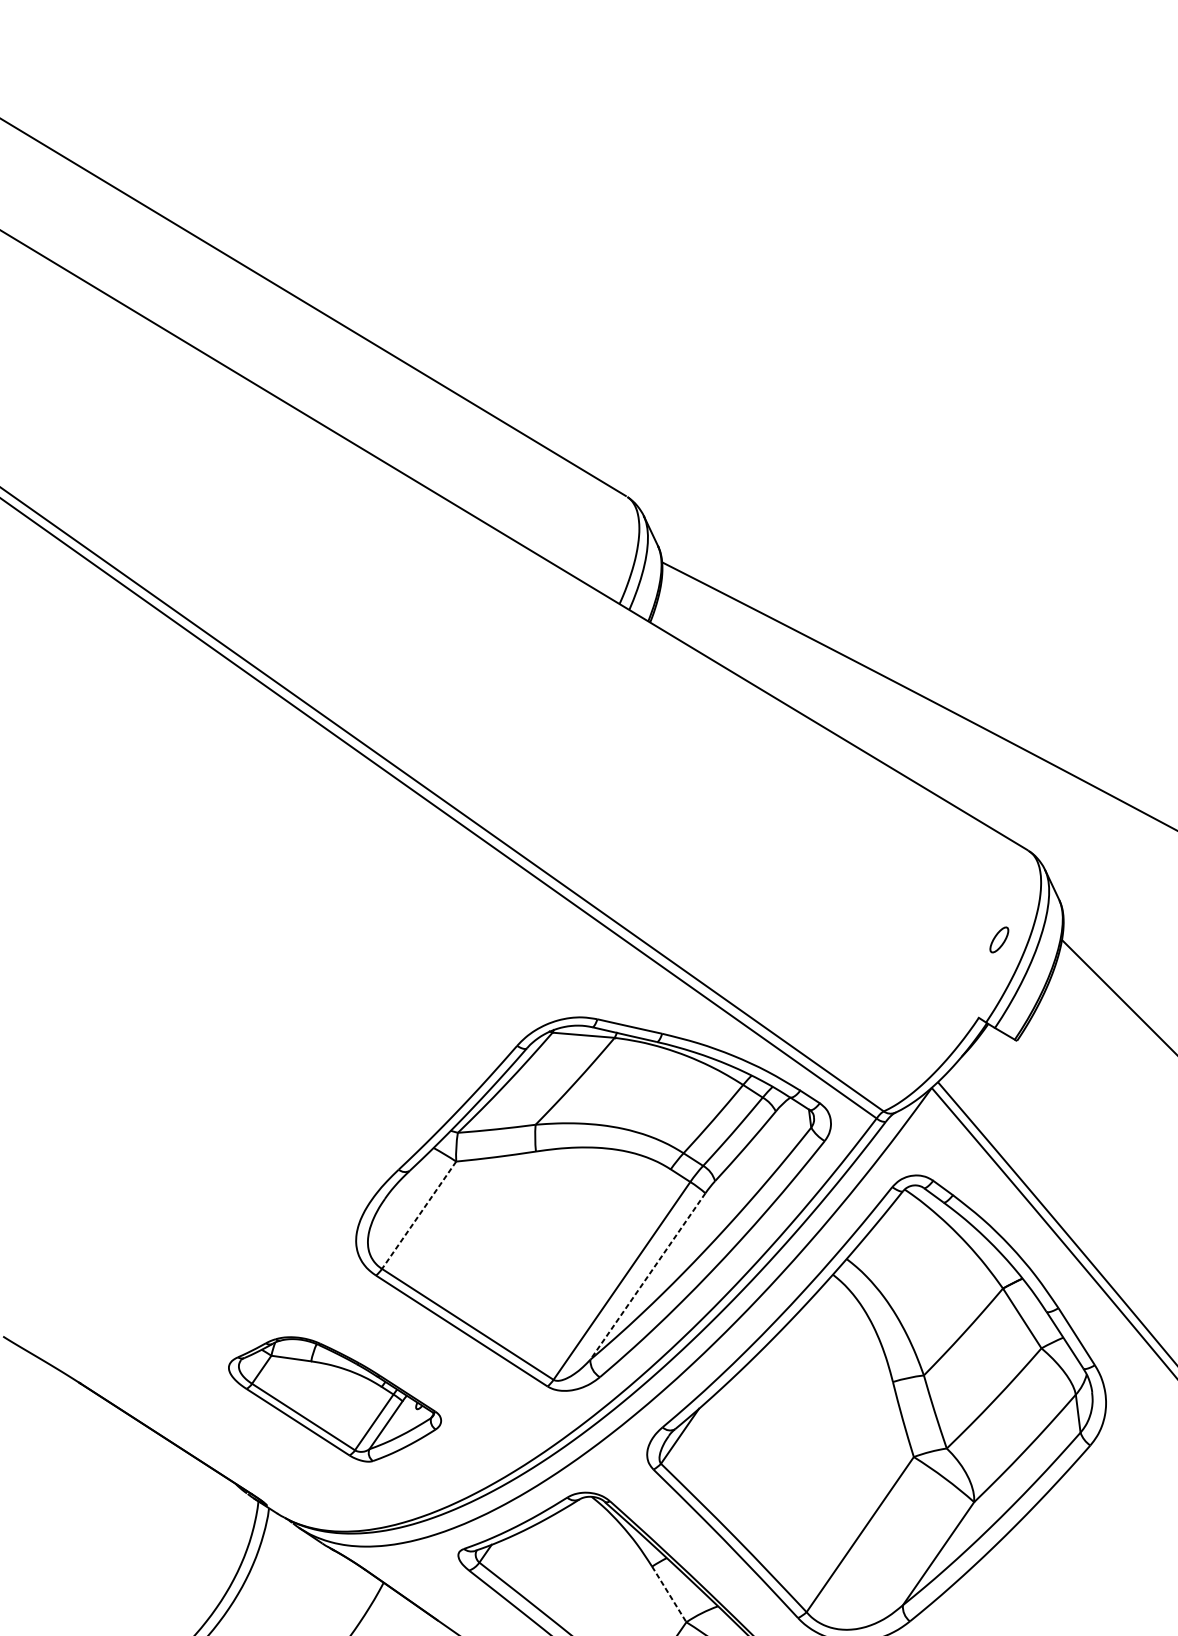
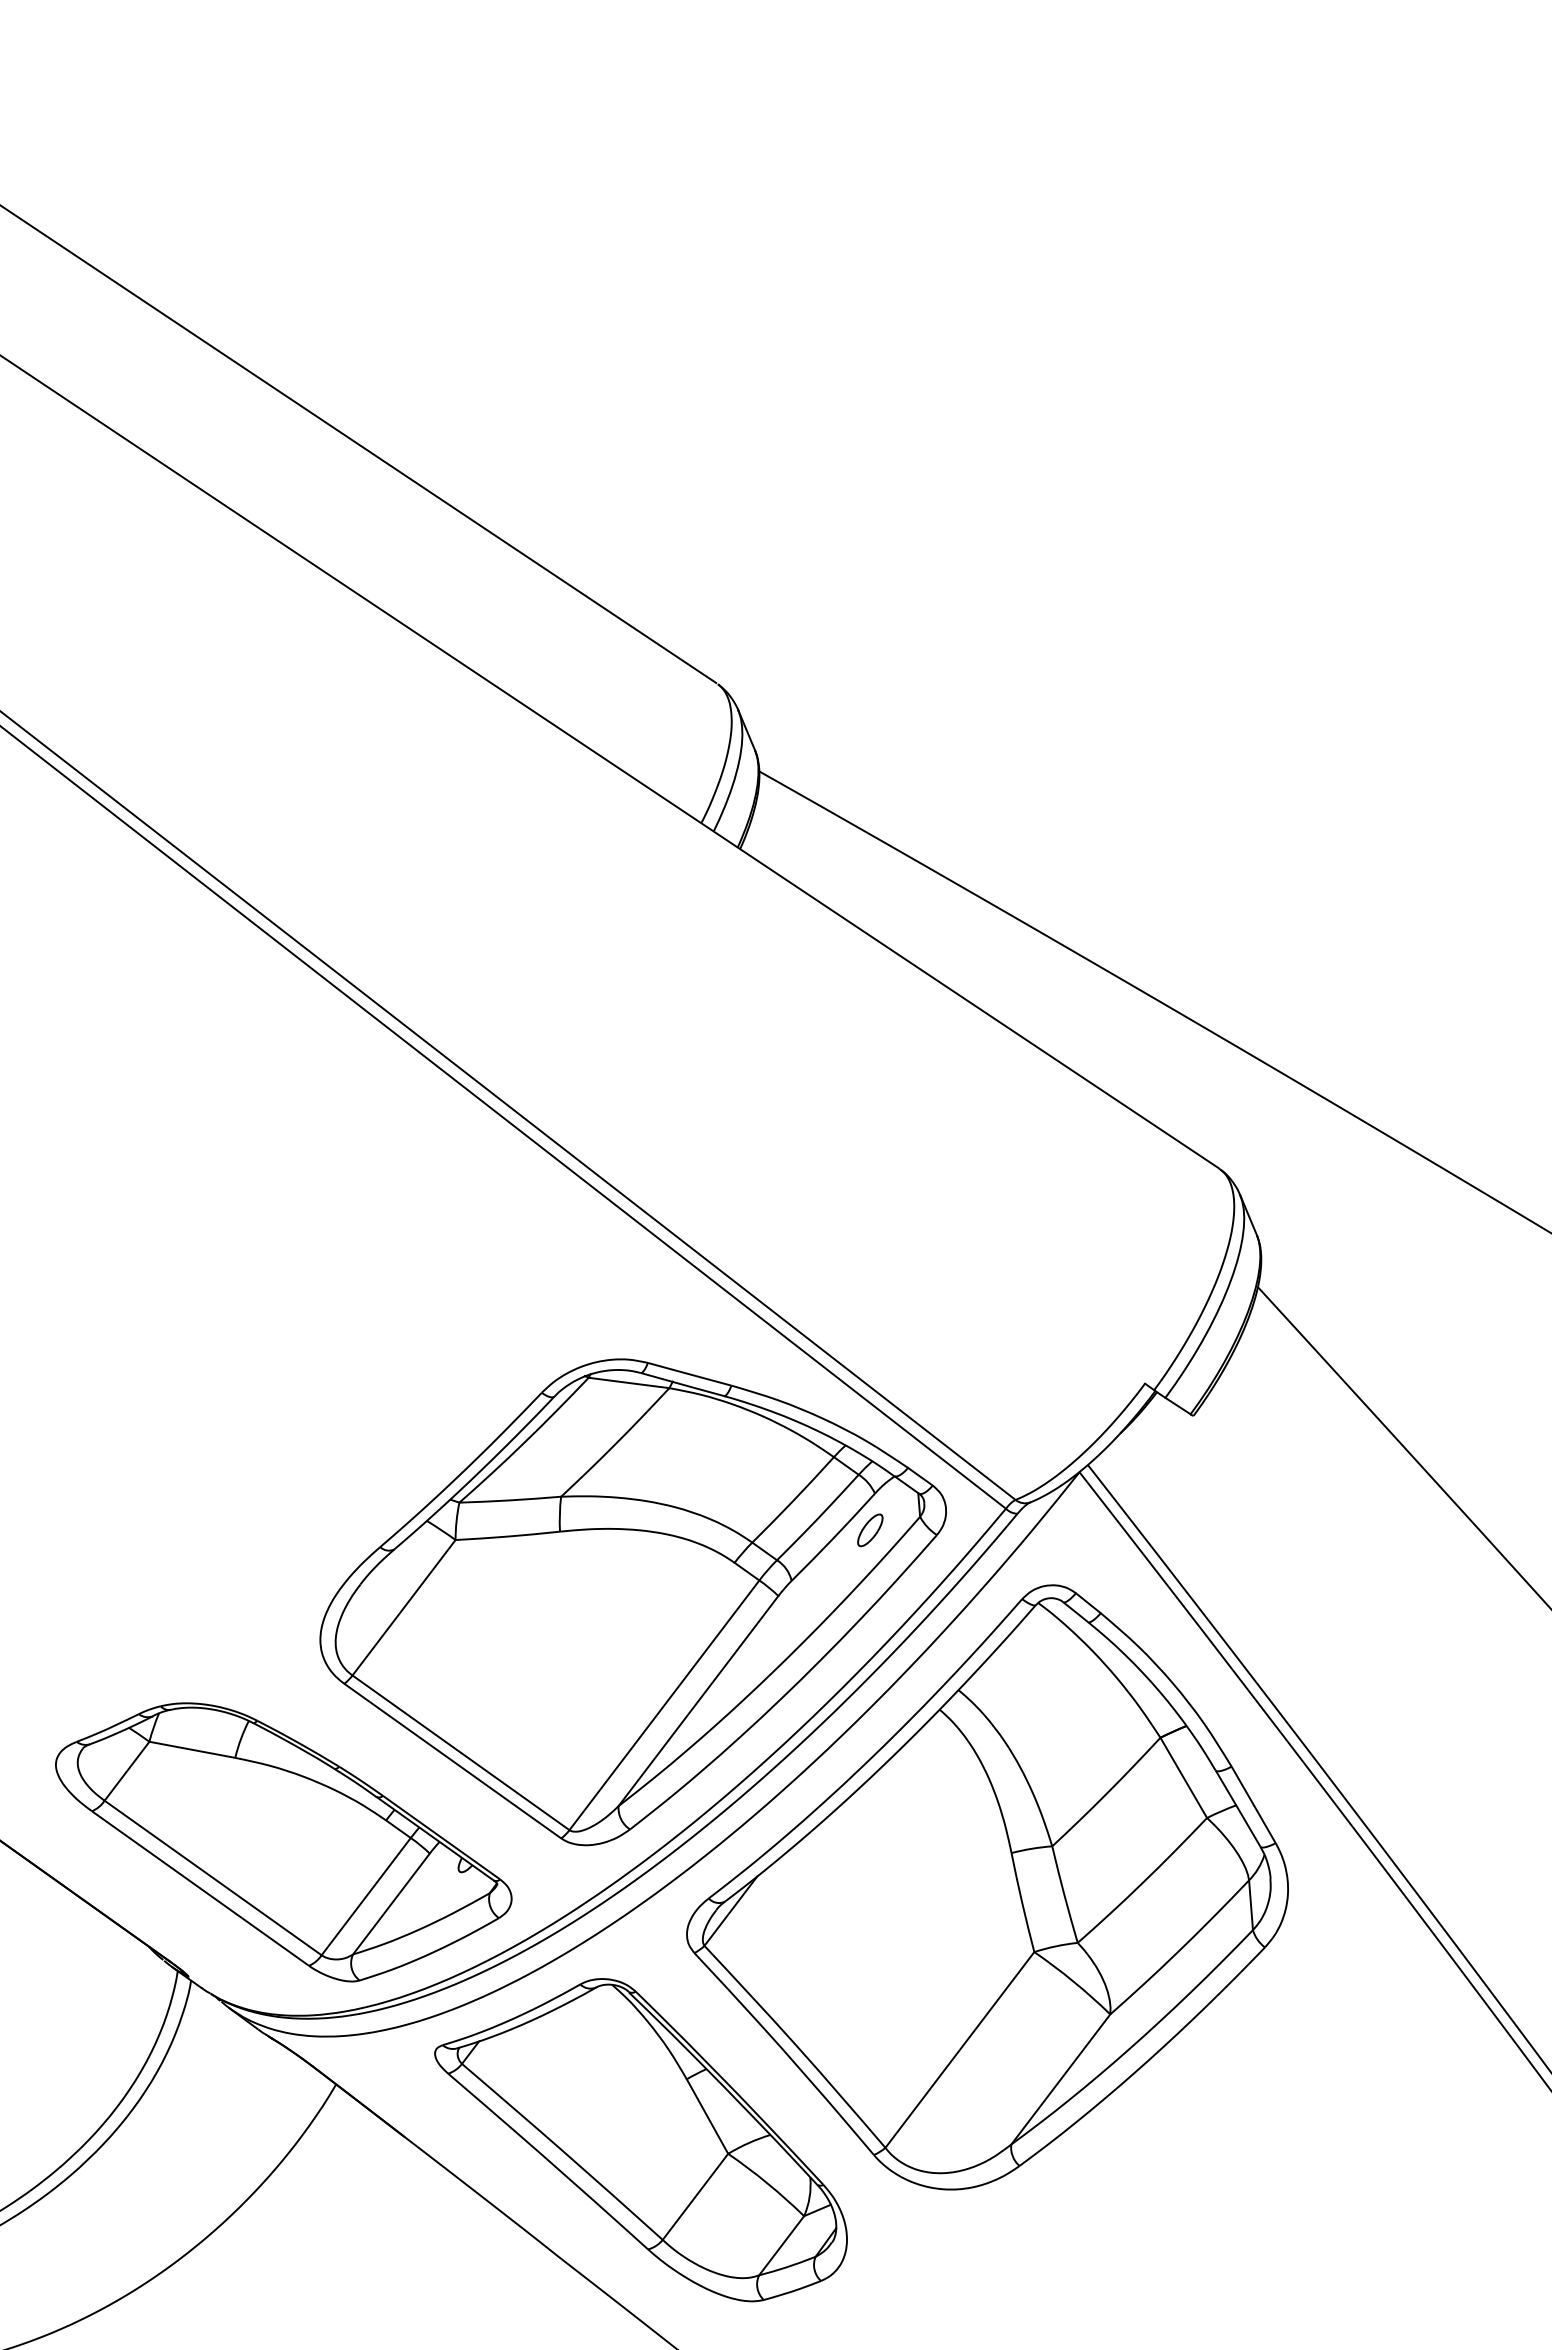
part: (999, 940) -> (870, 1530), moved
line: (418, 1215) -> (403, 1608), dashed -> solid
line: (647, 1276) -> (698, 1701), dashed -> solid
part: (334, 1399) -> (283, 1842), size x1.67
line: (669, 1594) -> (707, 2116), dashed -> solid

